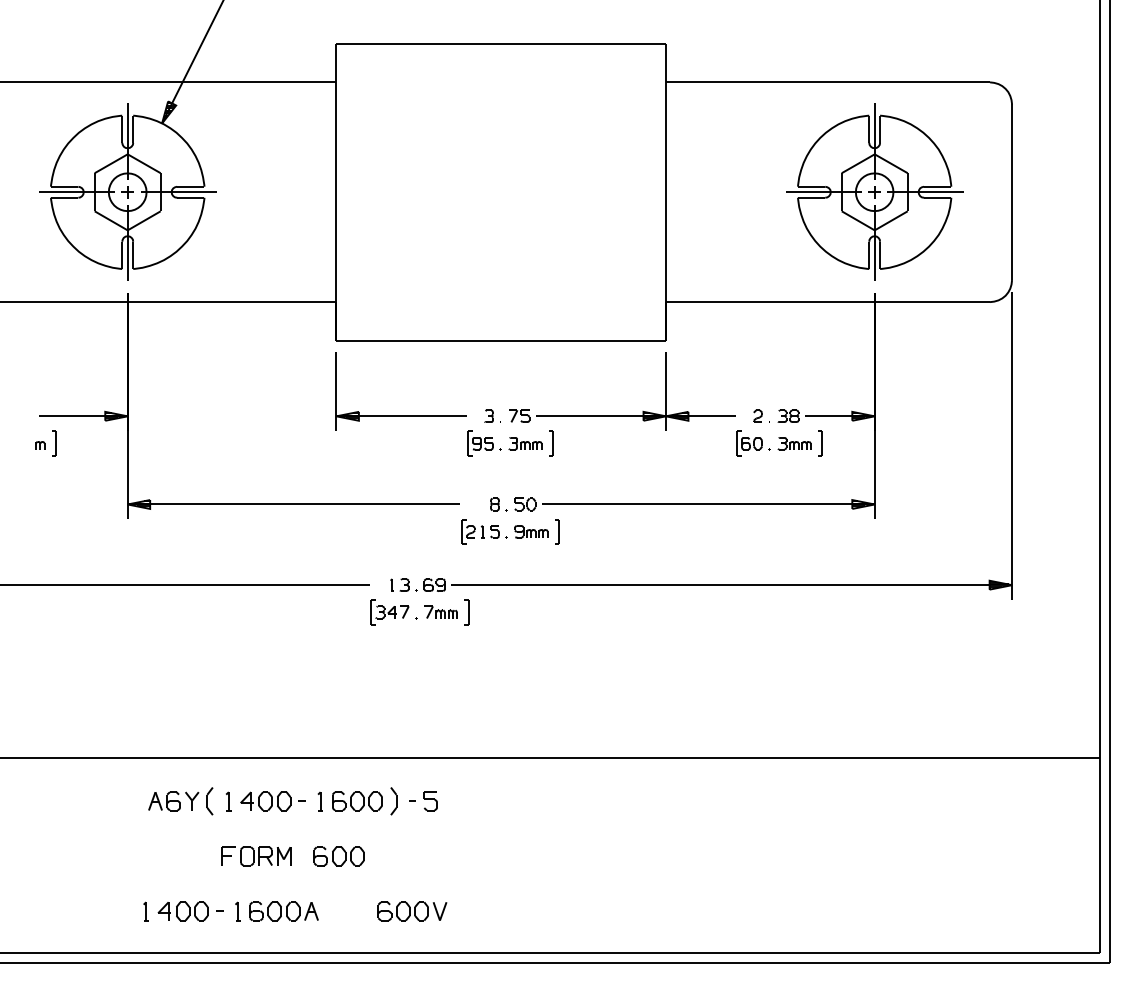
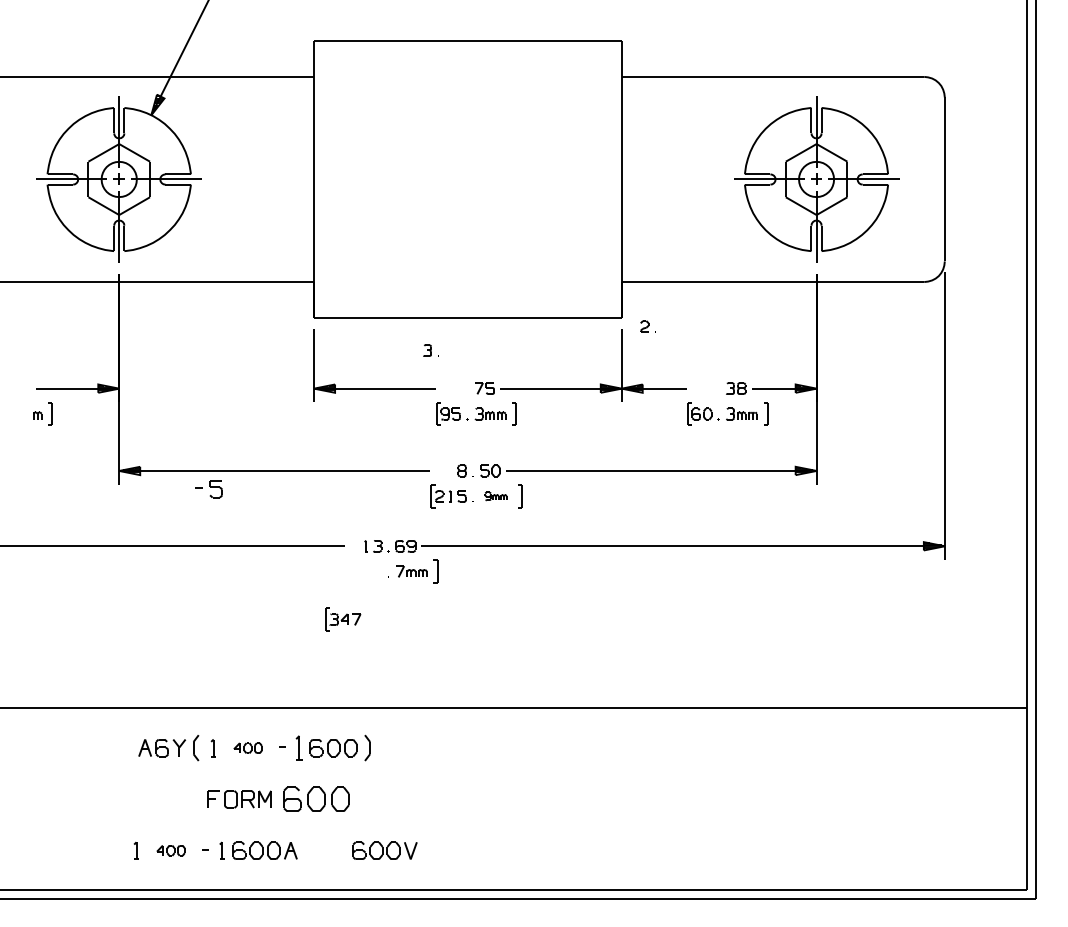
part: (492, 416) -> (430, 350), moved
part: (761, 416) -> (647, 326), moved
part: (530, 531) -> (495, 496), size x0.7
part: (390, 612) -> (343, 619), moved
part: (265, 801) -> (247, 748), size x0.6
part: (319, 801) -> (298, 748), size x1.4
part: (422, 801) -> (208, 489), moved
part: (339, 856) -> (316, 799), size x1.4
part: (182, 911) -> (170, 850), size x0.6

